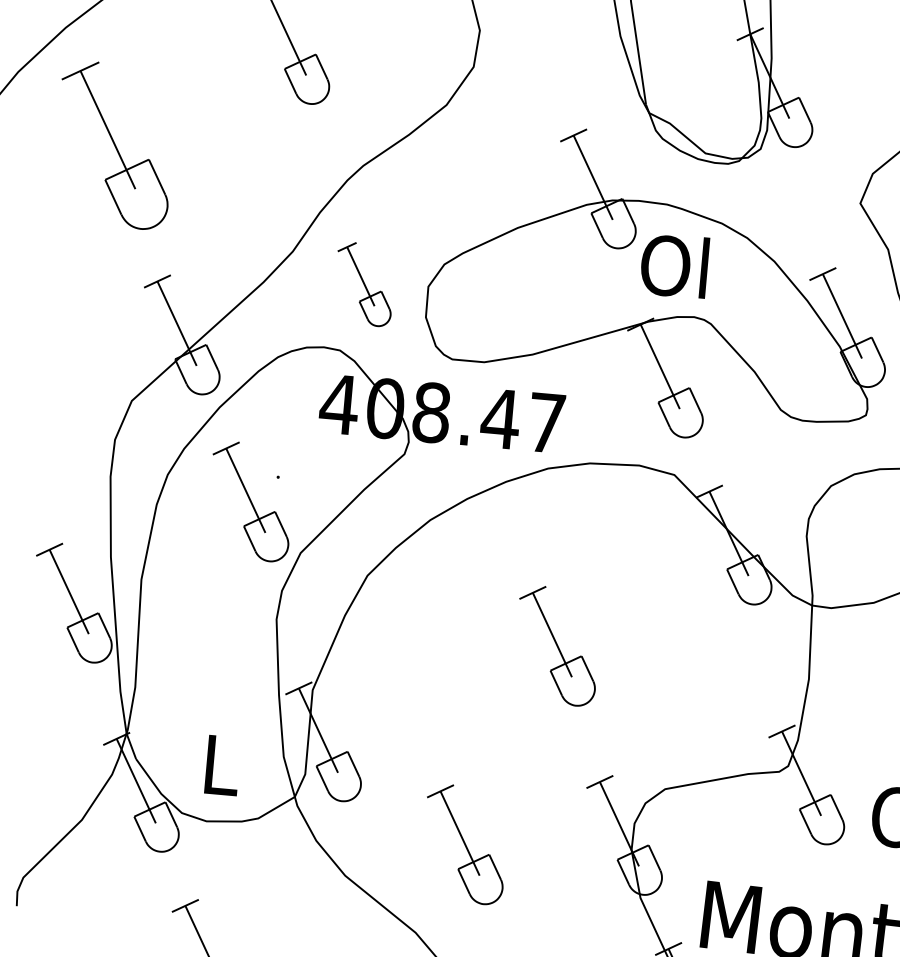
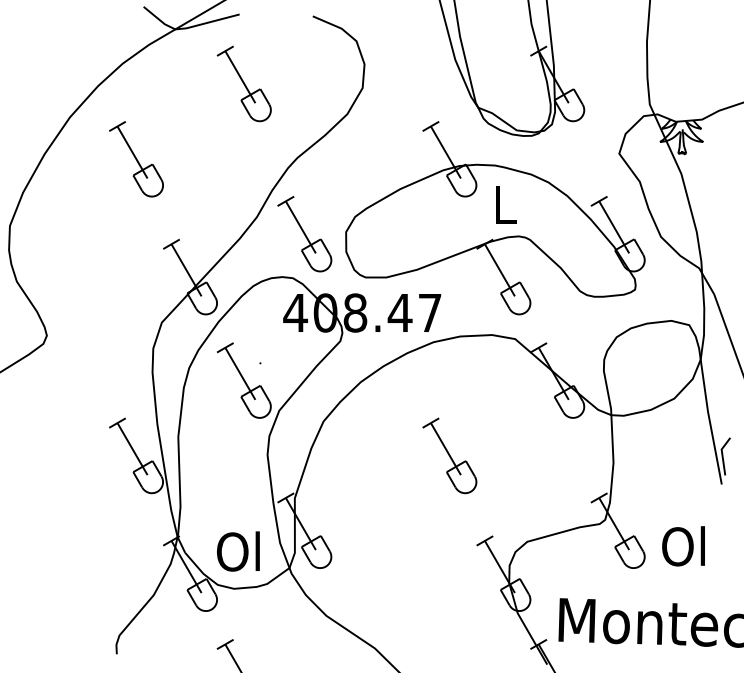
part: (115, 145) -> (136, 159), size x0.71
text: (673, 265) -> (502, 204), Ol -> L
part: (363, 284) -> (304, 234), size x1.43
text: (218, 764) -> (238, 551), L -> Ol
part: (464, 843) -> (401, 588), removed

